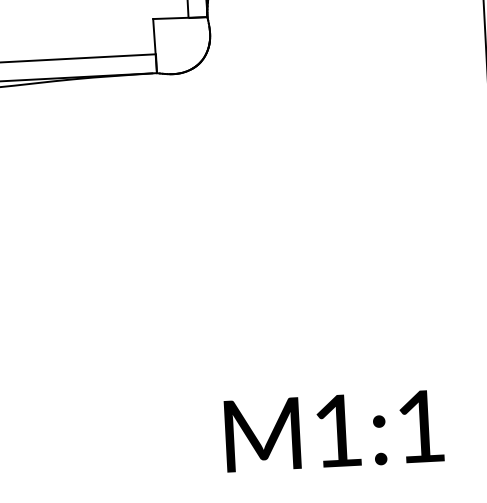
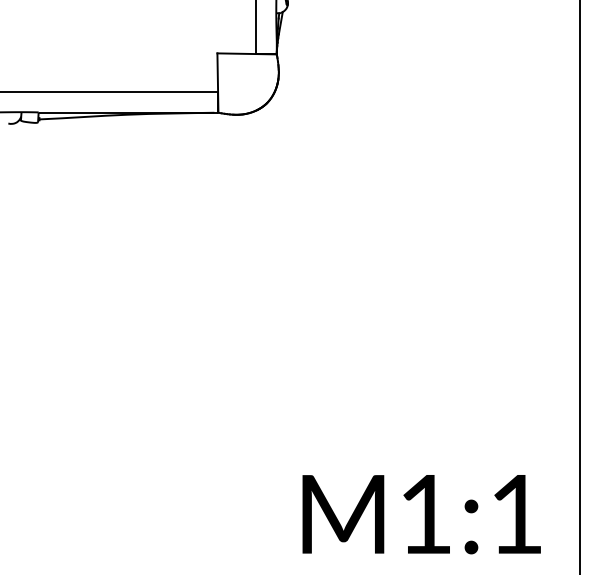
text: (334, 431) -> (421, 514), moved

